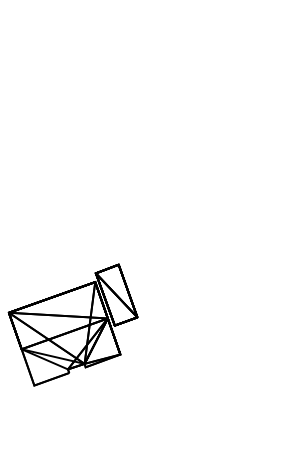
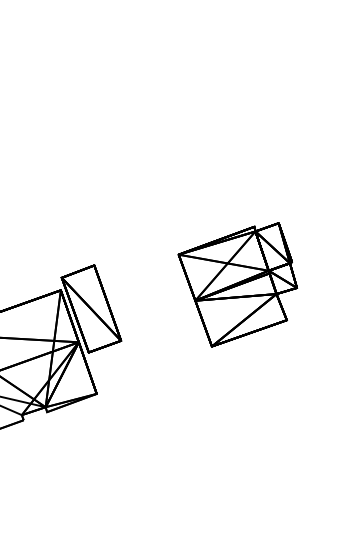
part: (218, 278) -> (237, 285), added

